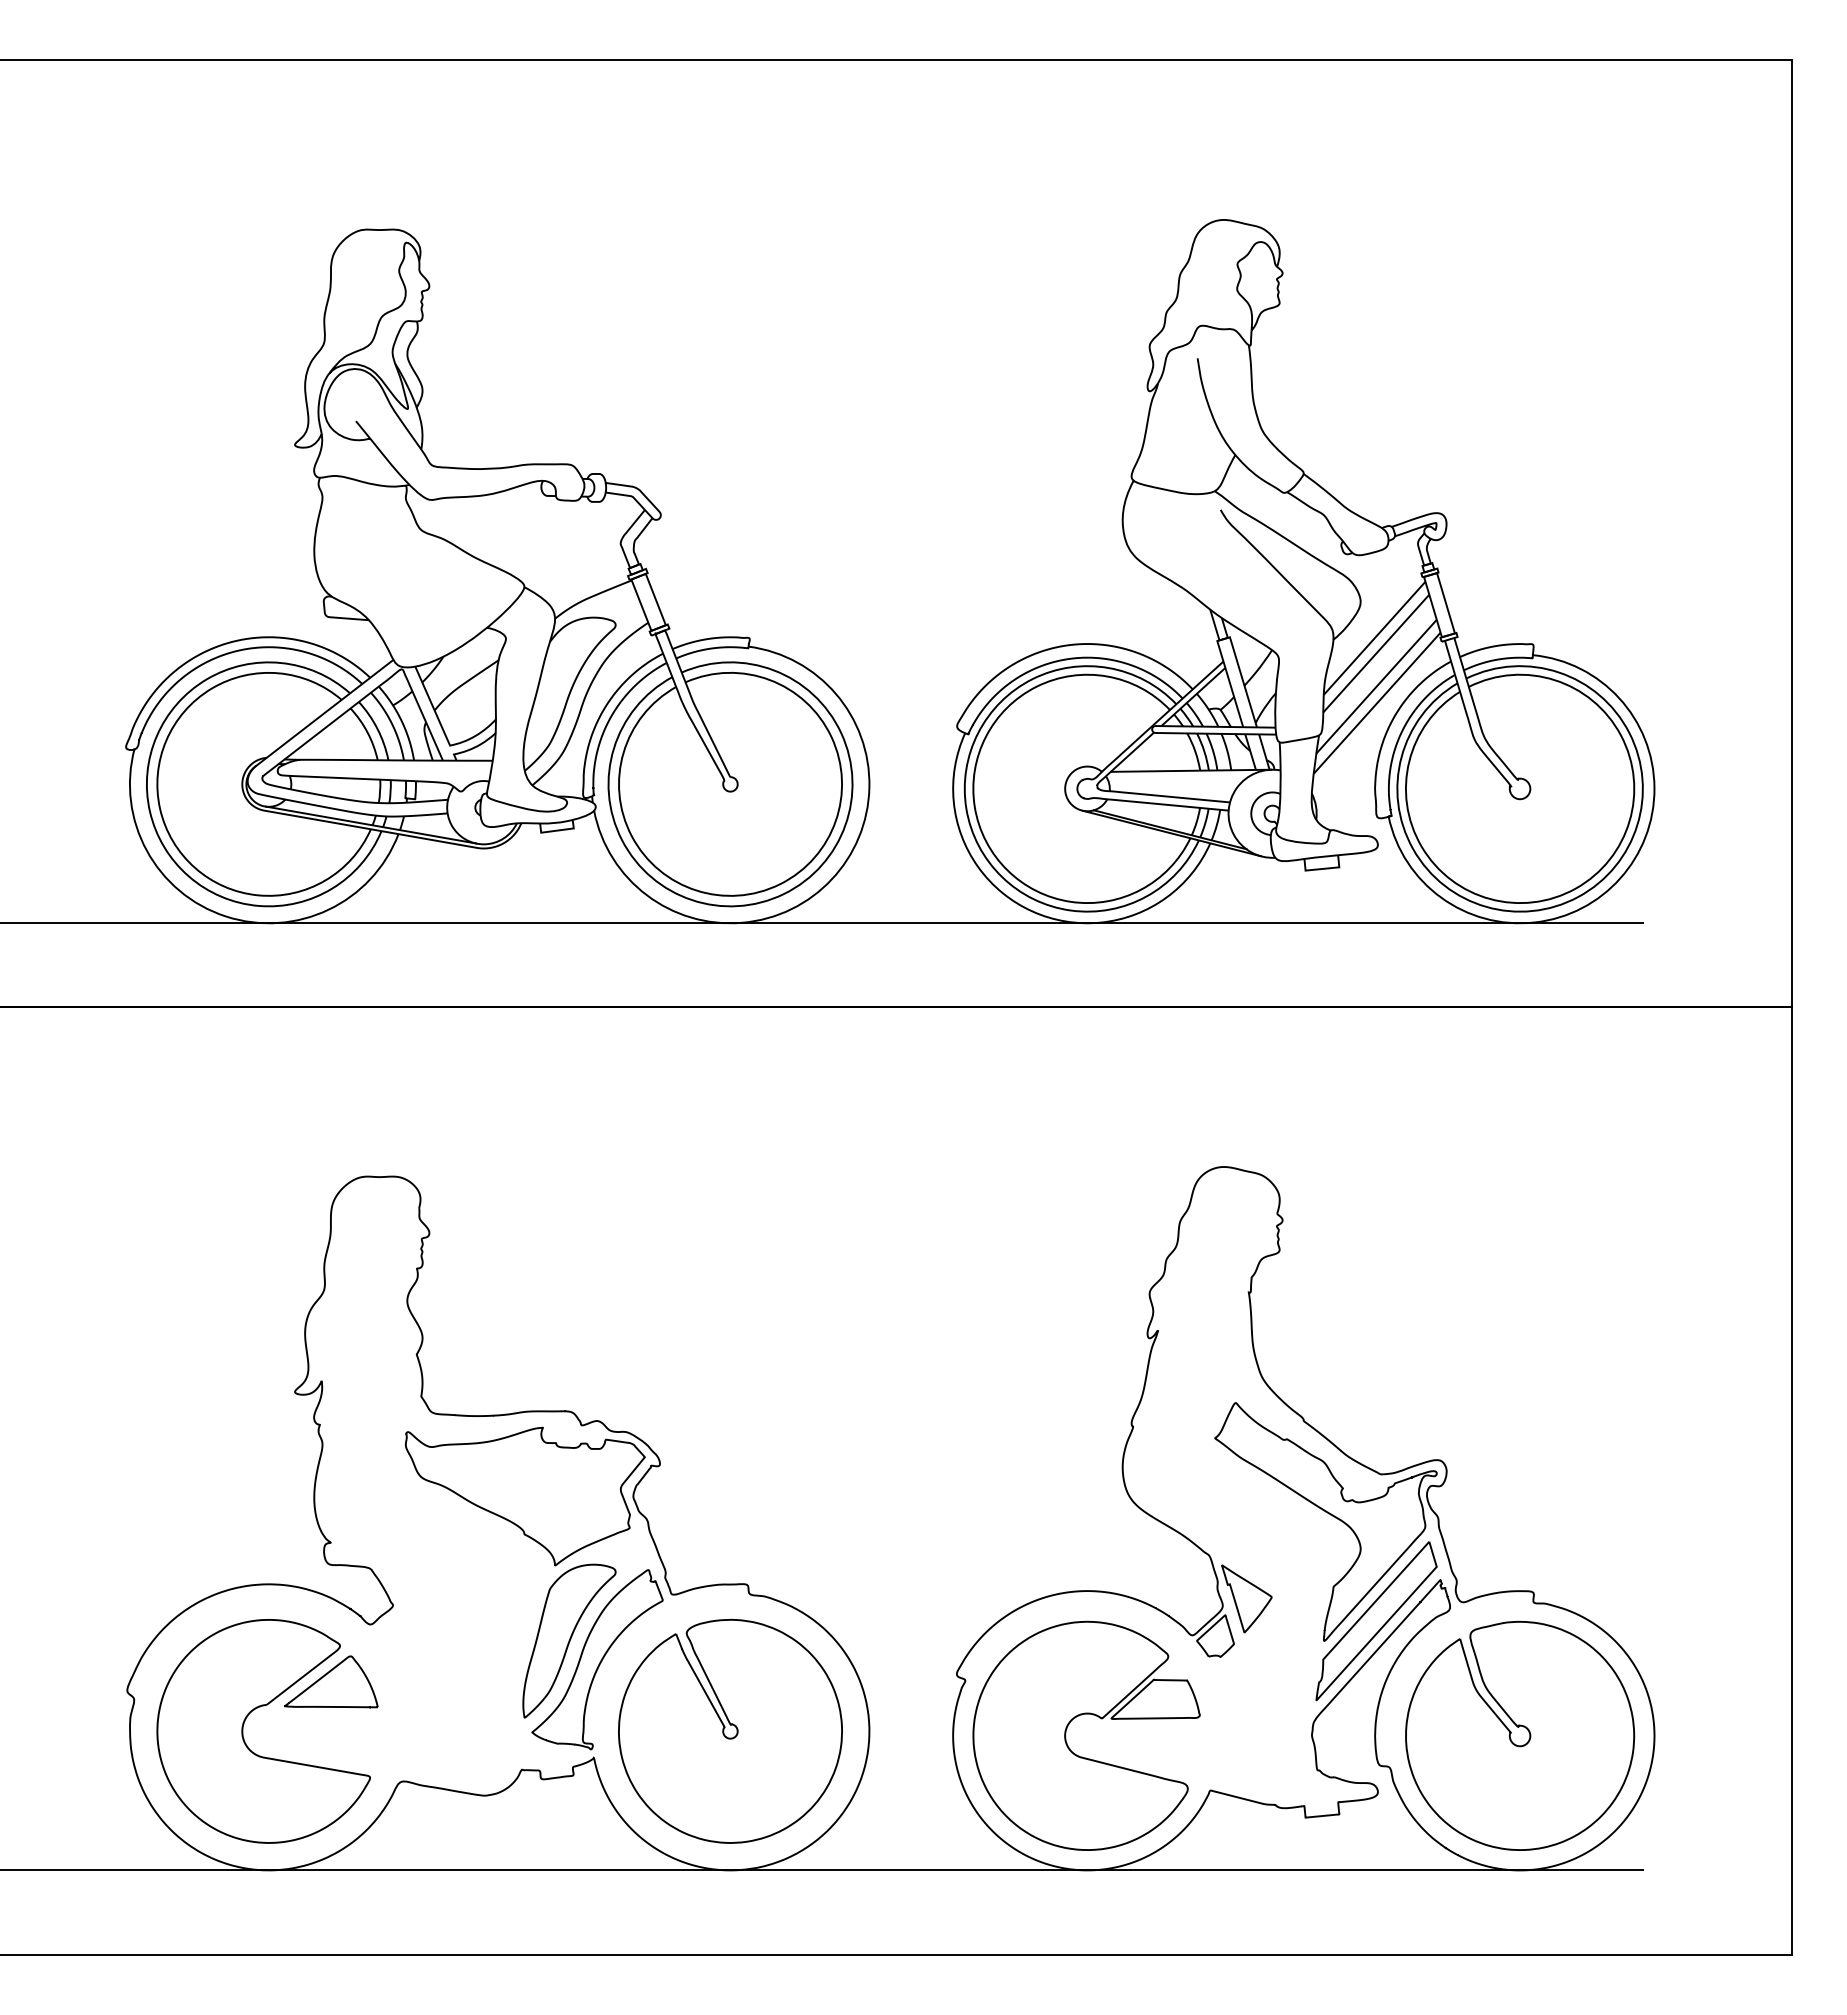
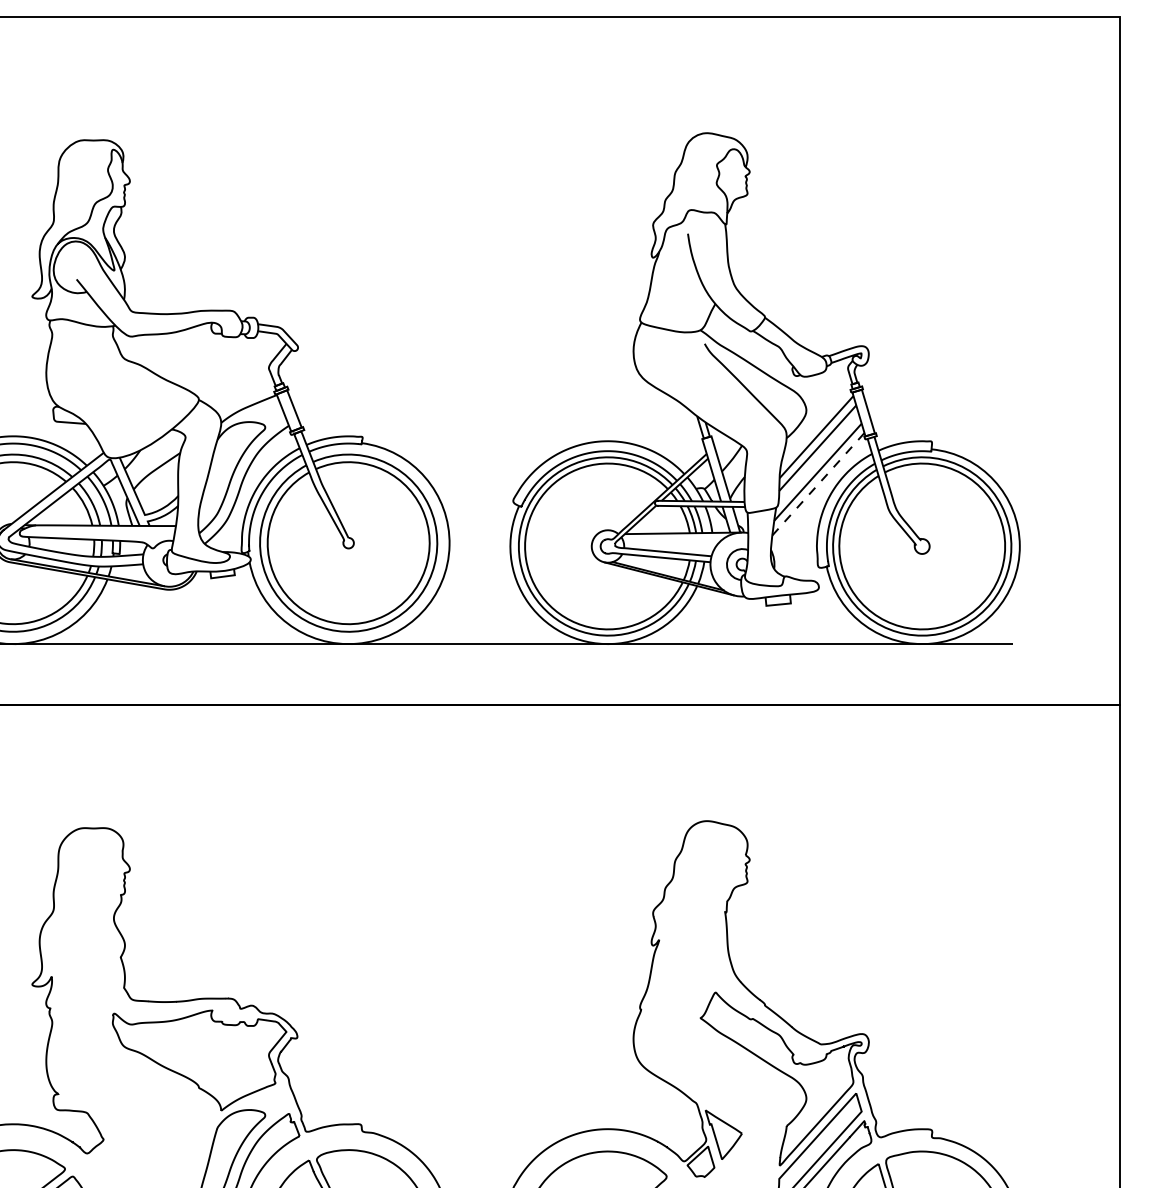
line: (1377, 703) -> (818, 484), solid -> dashed

